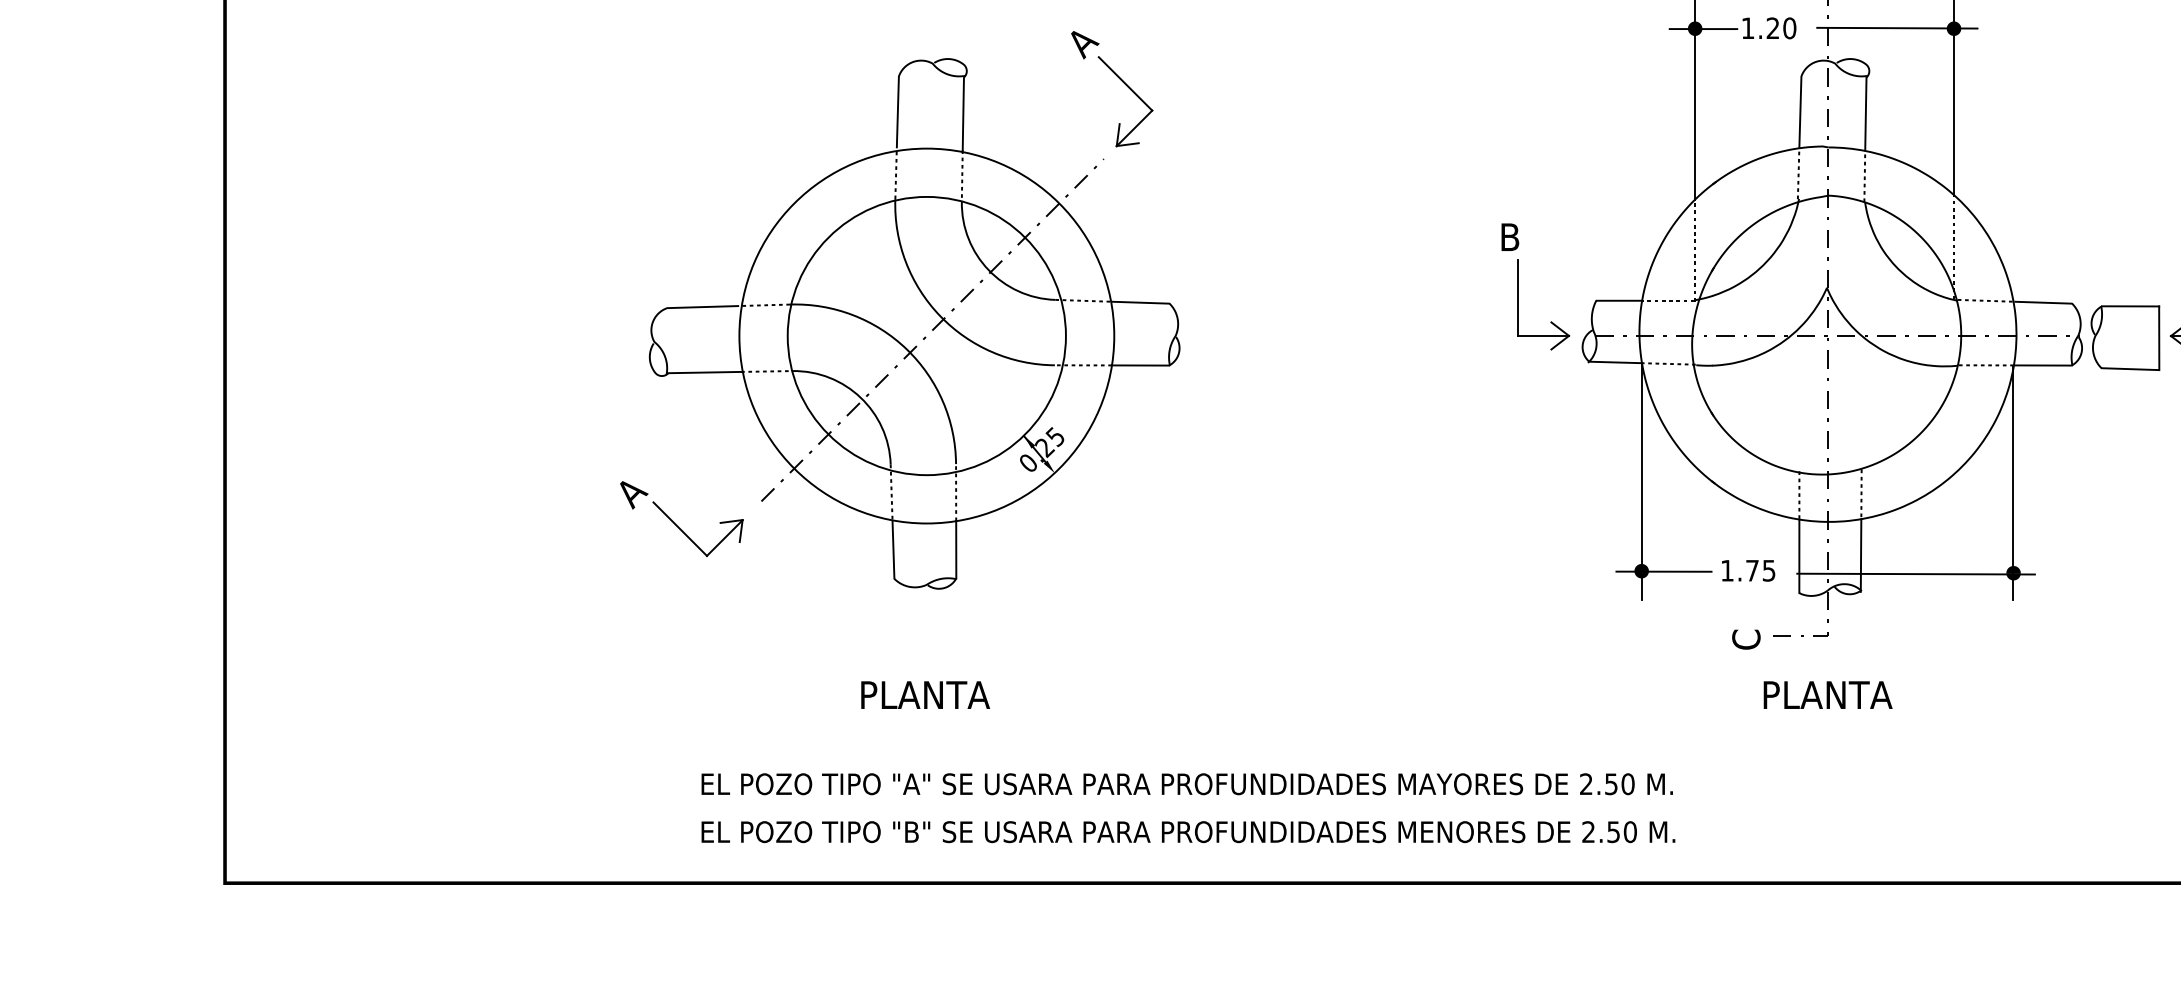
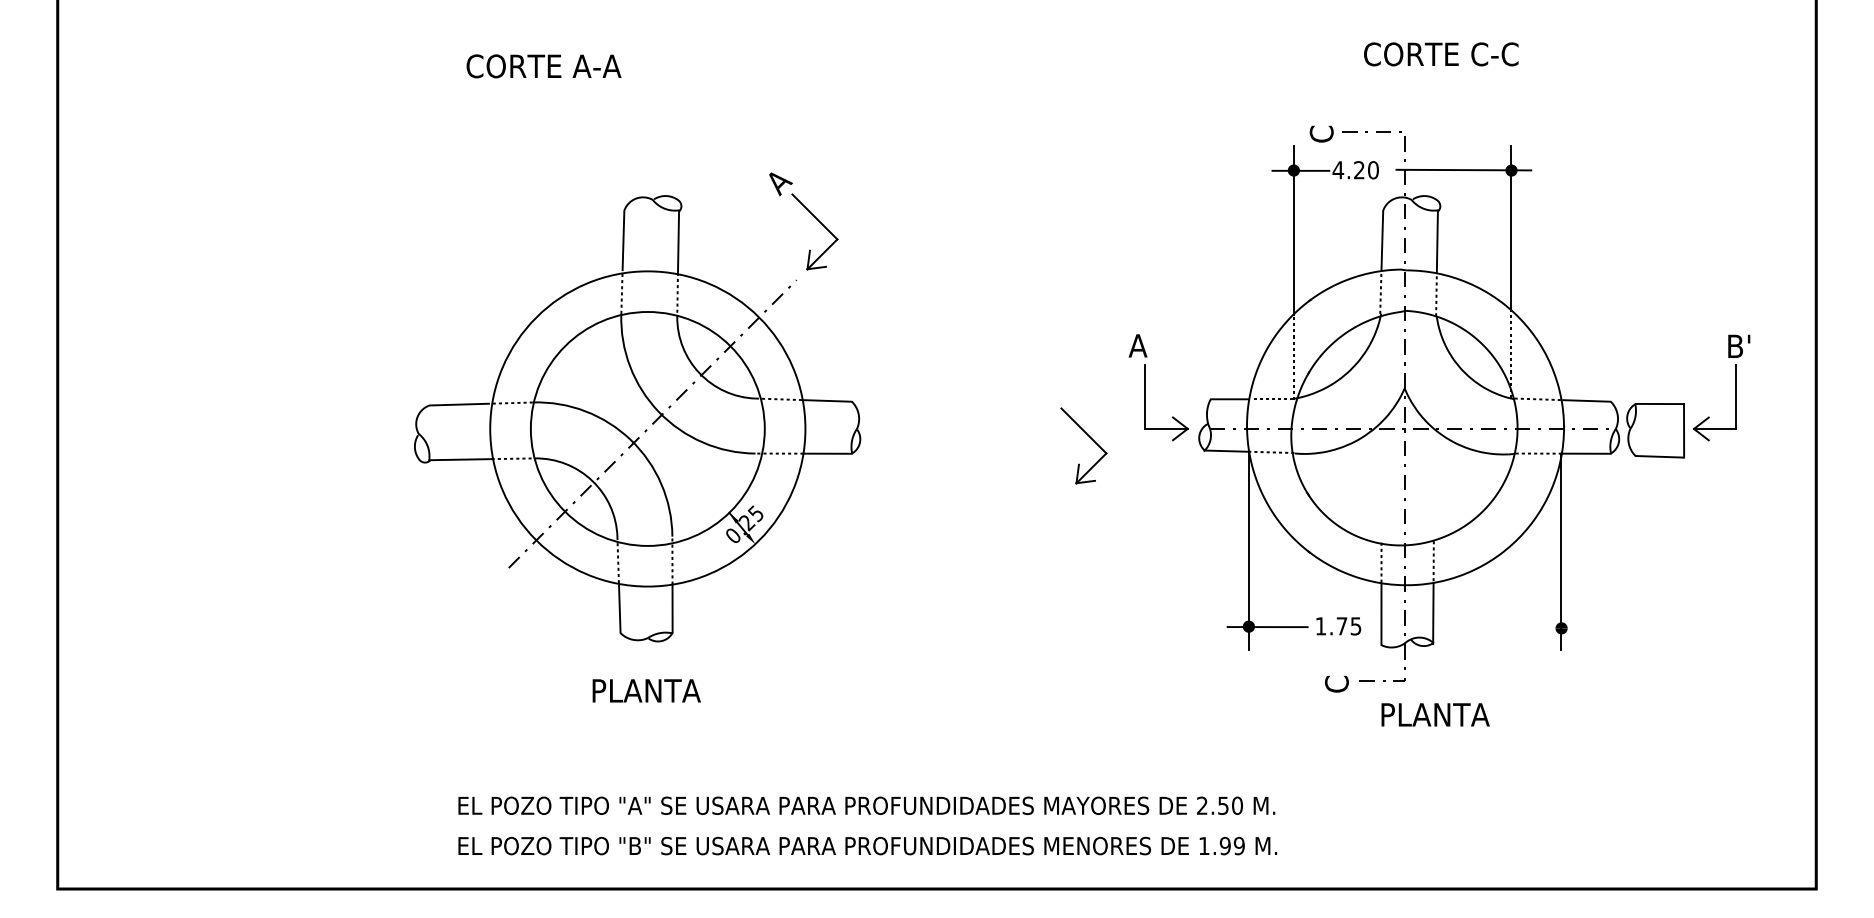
text: (1748, 28) -> (1338, 170), 1.20 -> 4.20
text: (1509, 236) -> (1137, 345), B -> A
part: (1453, 347) -> (1090, 438), added
part: (681, 518) -> (441, 582), removed
line: (1915, 573) -> (1479, 628), removed
text: (925, 694) -> (646, 690), moved
text: (1827, 694) -> (1435, 714), moved
text: (1609, 831) -> (1221, 845), 2.50 -> 1.99

